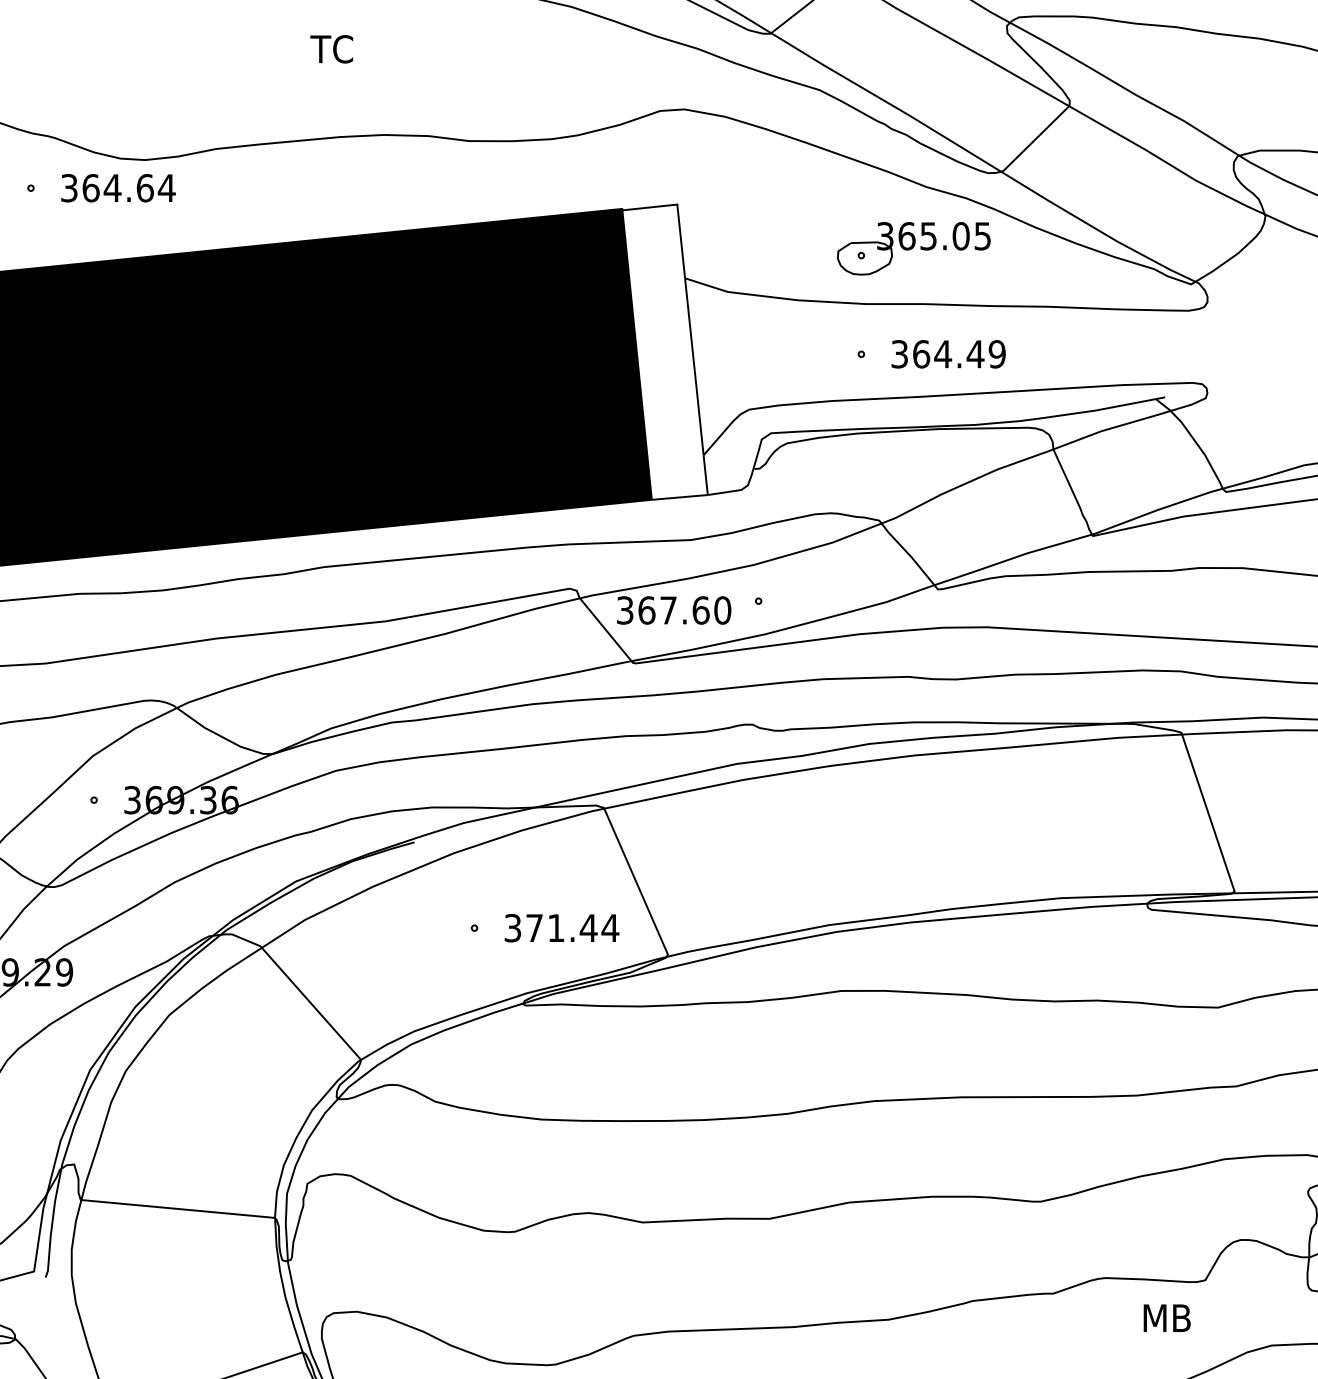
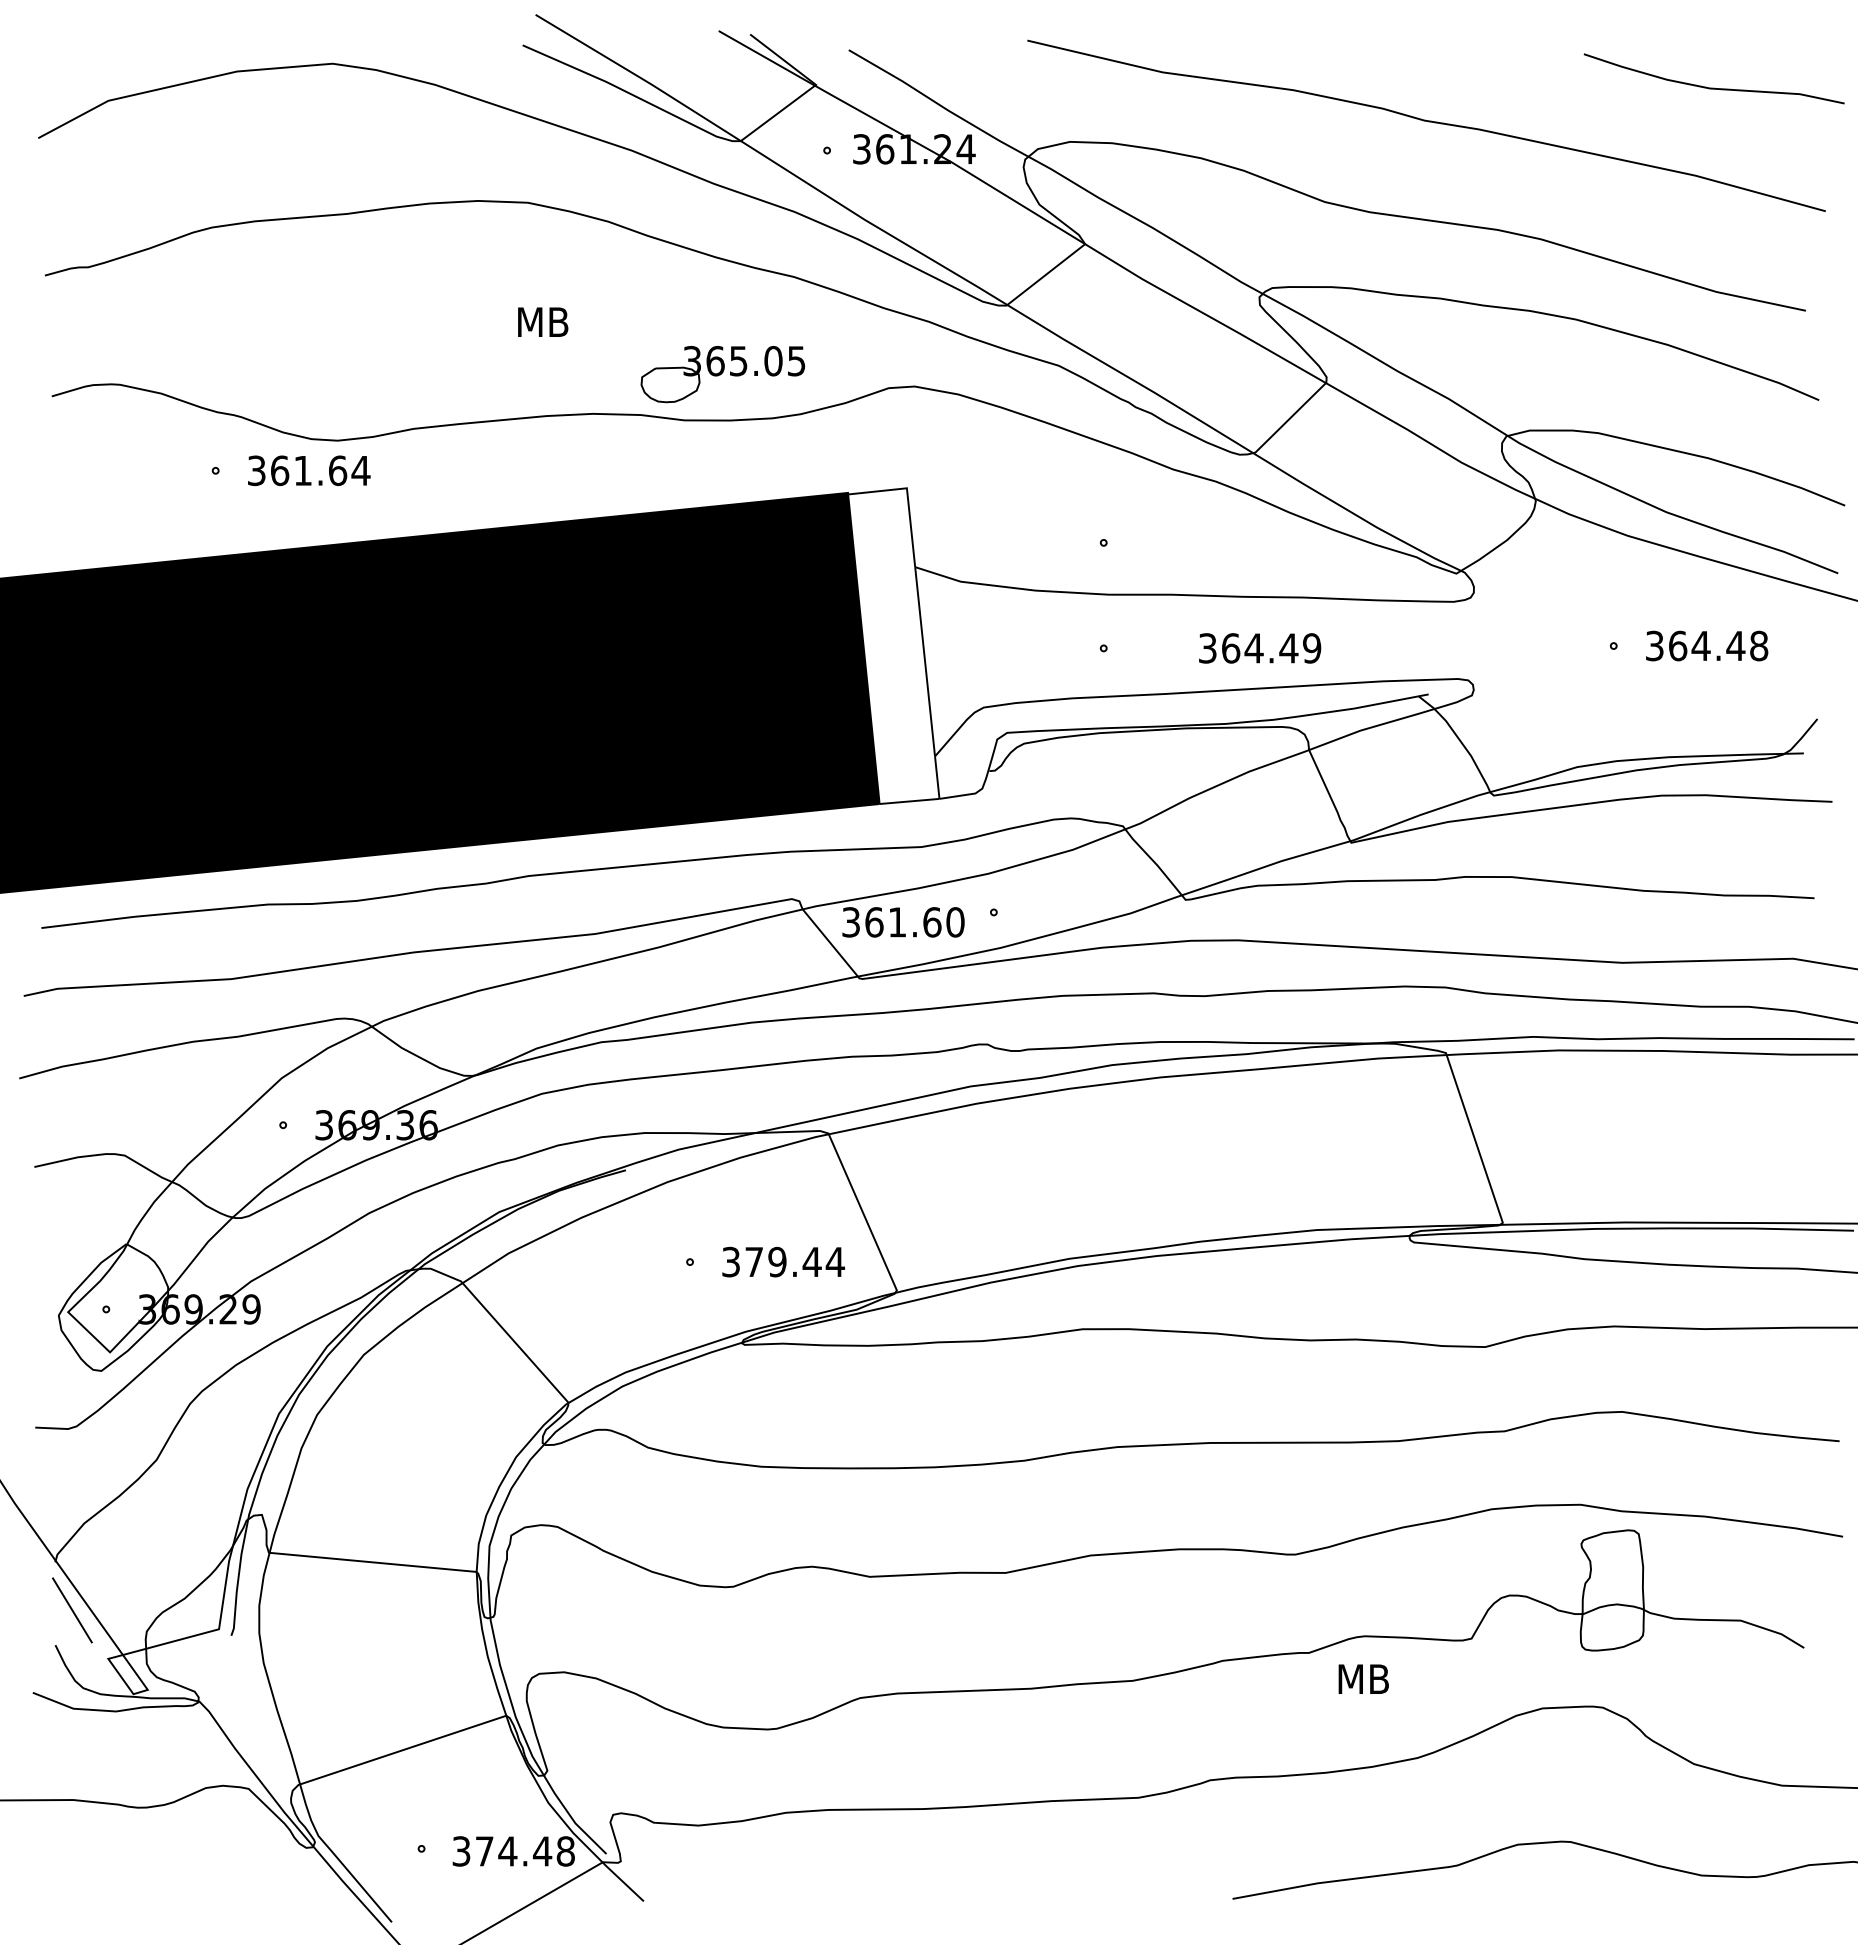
text: (335, 49) -> (541, 322), TC -> MB
text: (112, 187) -> (302, 470), 364.64 -> 361.64
part: (913, 248) -> (722, 374), moved
text: (949, 354) -> (1260, 648), moved
text: (668, 610) -> (897, 922), 367.60 -> 361.60
text: (556, 927) -> (777, 1261), 371.44 -> 379.44
text: (1166, 1317) -> (1363, 1678), moved

